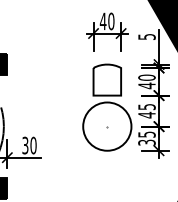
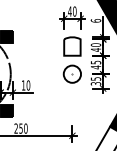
text: (146, 36) -> (95, 20), 5 -> 6
circle: (107, 125) -> (72, 73), size x0.6
text: (25, 145) -> (23, 85), 30 -> 10

